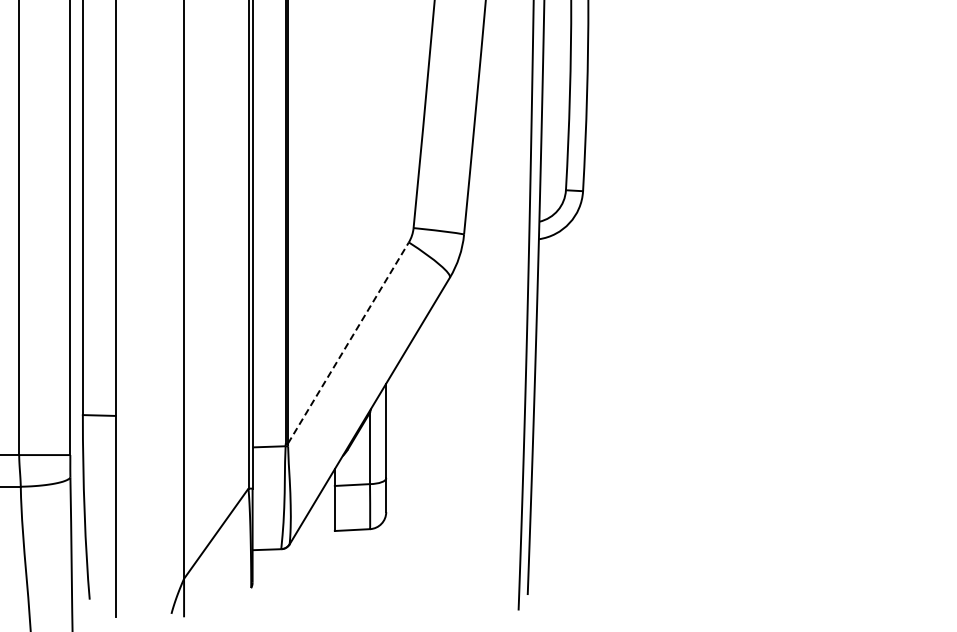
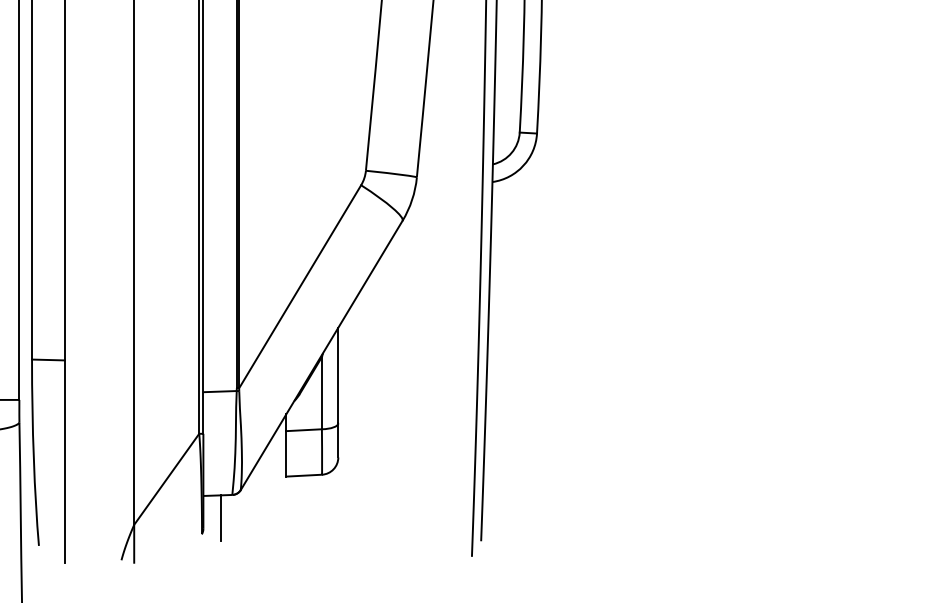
line: (348, 342) -> (300, 286), dashed -> solid
line: (269, 572) -> (220, 518), added

